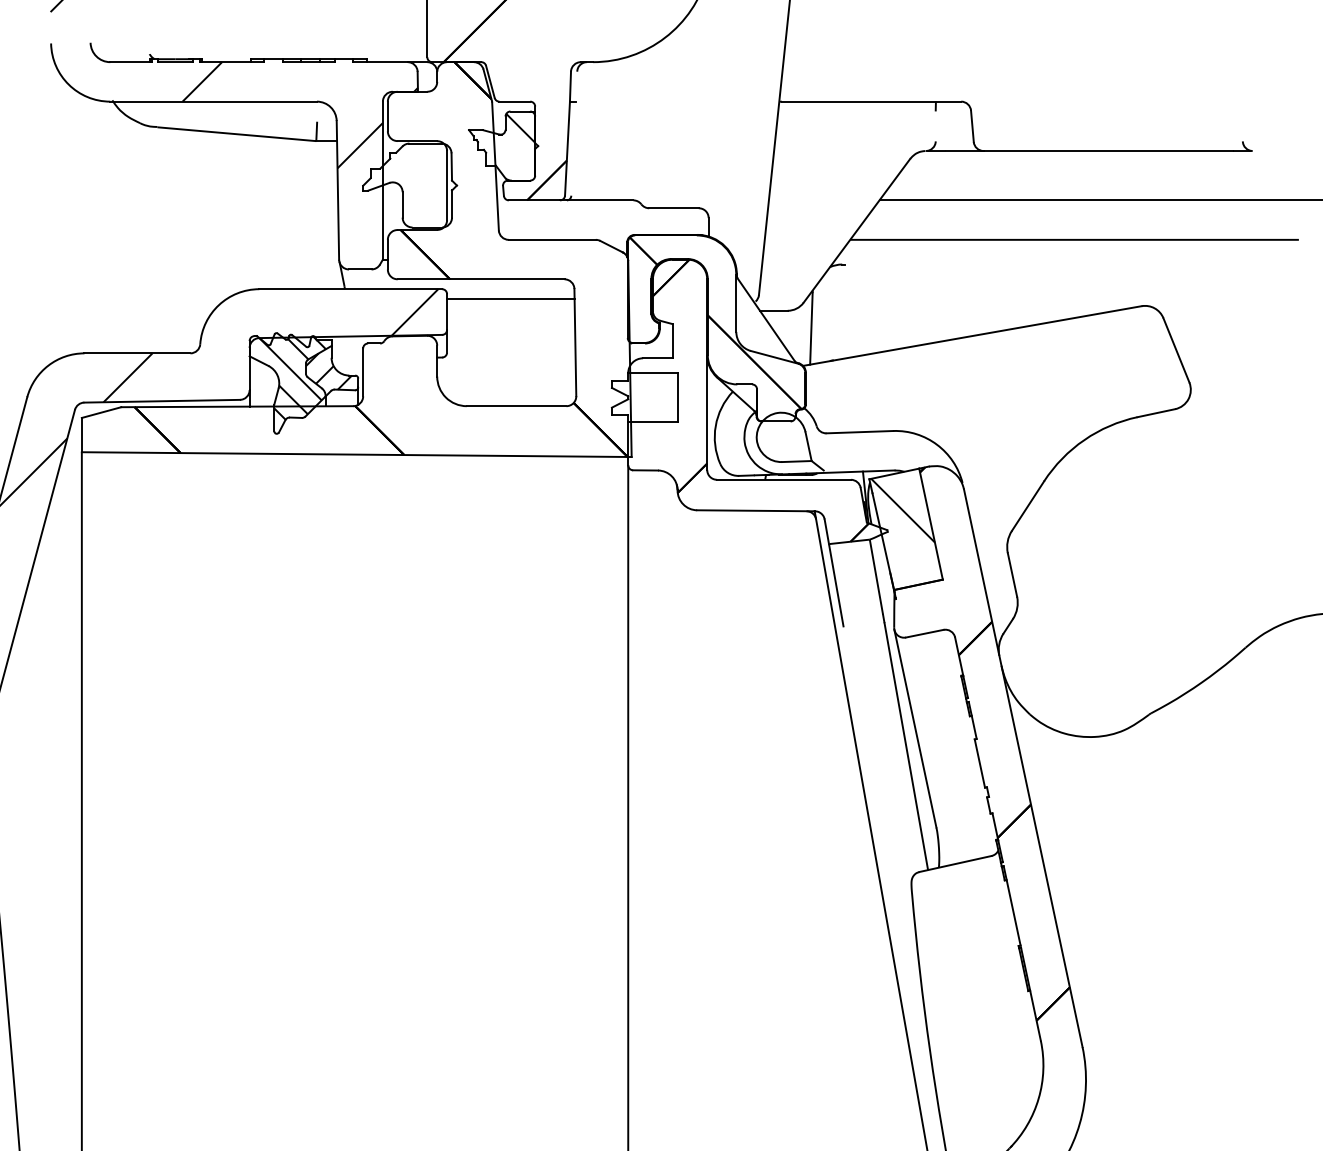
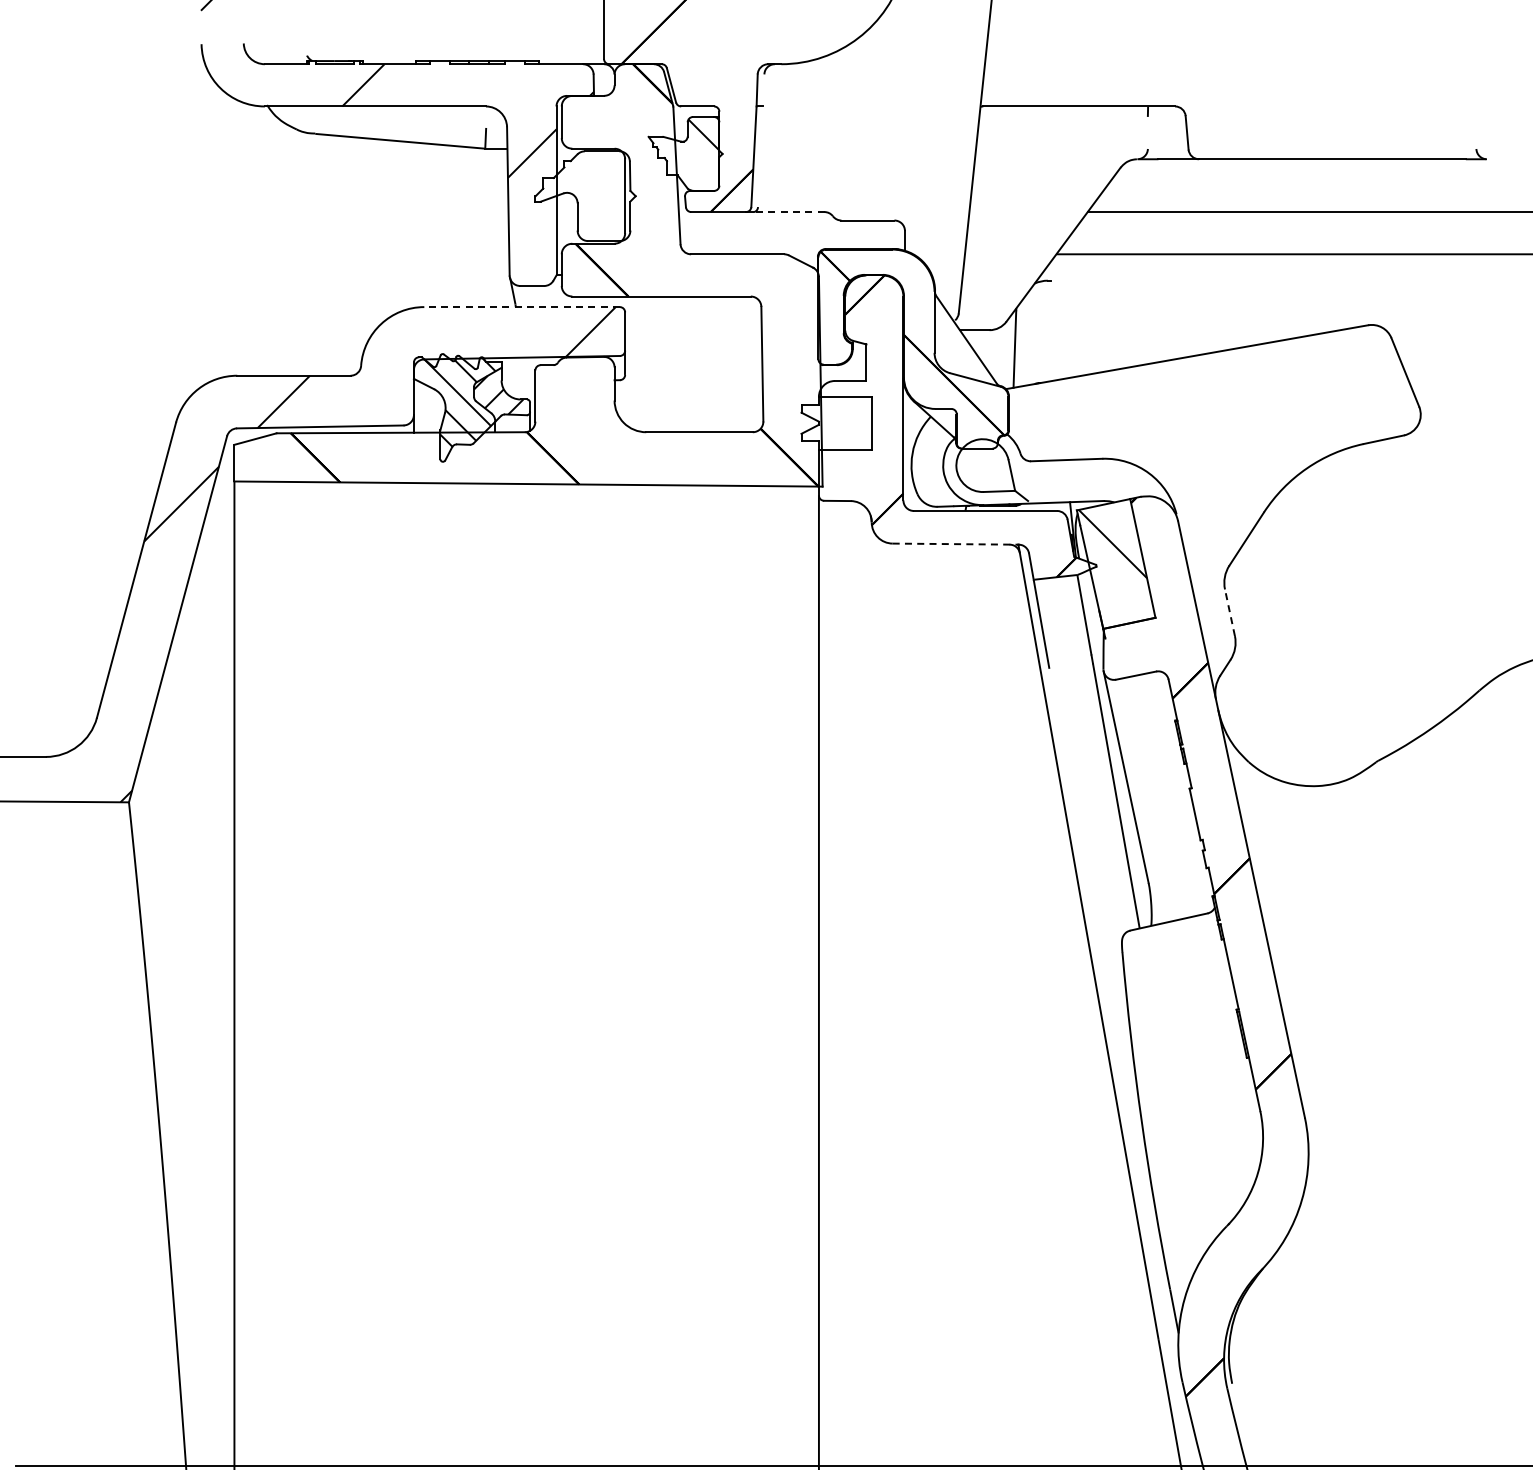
line: (599, 200) -> (788, 212), solid -> dashed
line: (351, 289) -> (522, 307), solid -> dashed
line: (510, 298) -> (693, 317), removed
line: (755, 511) -> (955, 544), solid -> dashed
line: (1012, 574) -> (1229, 612), solid -> dashed

